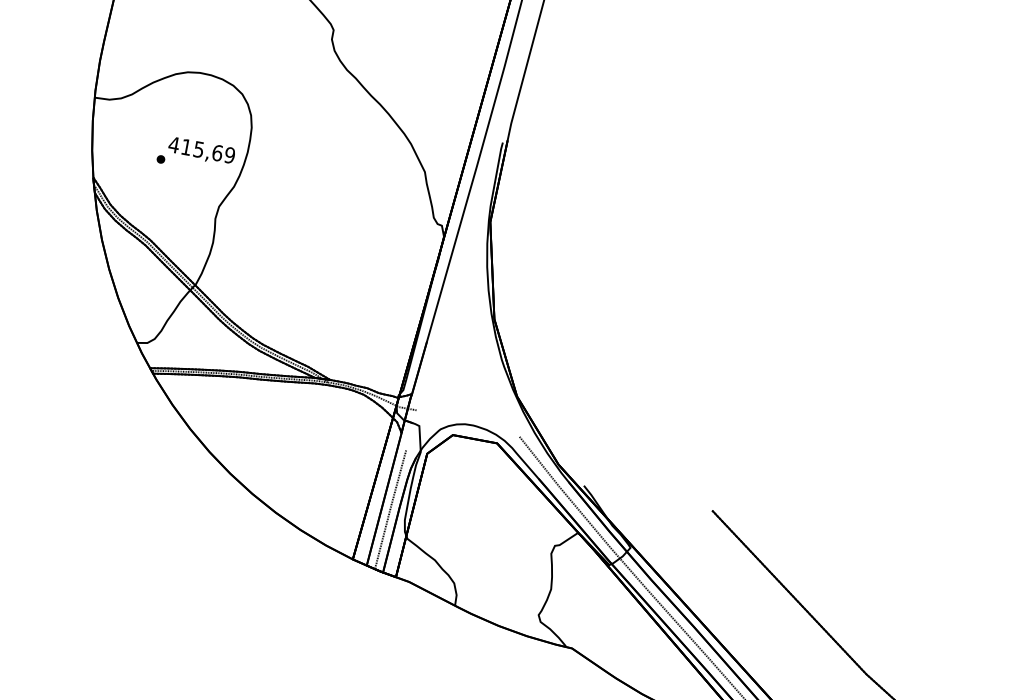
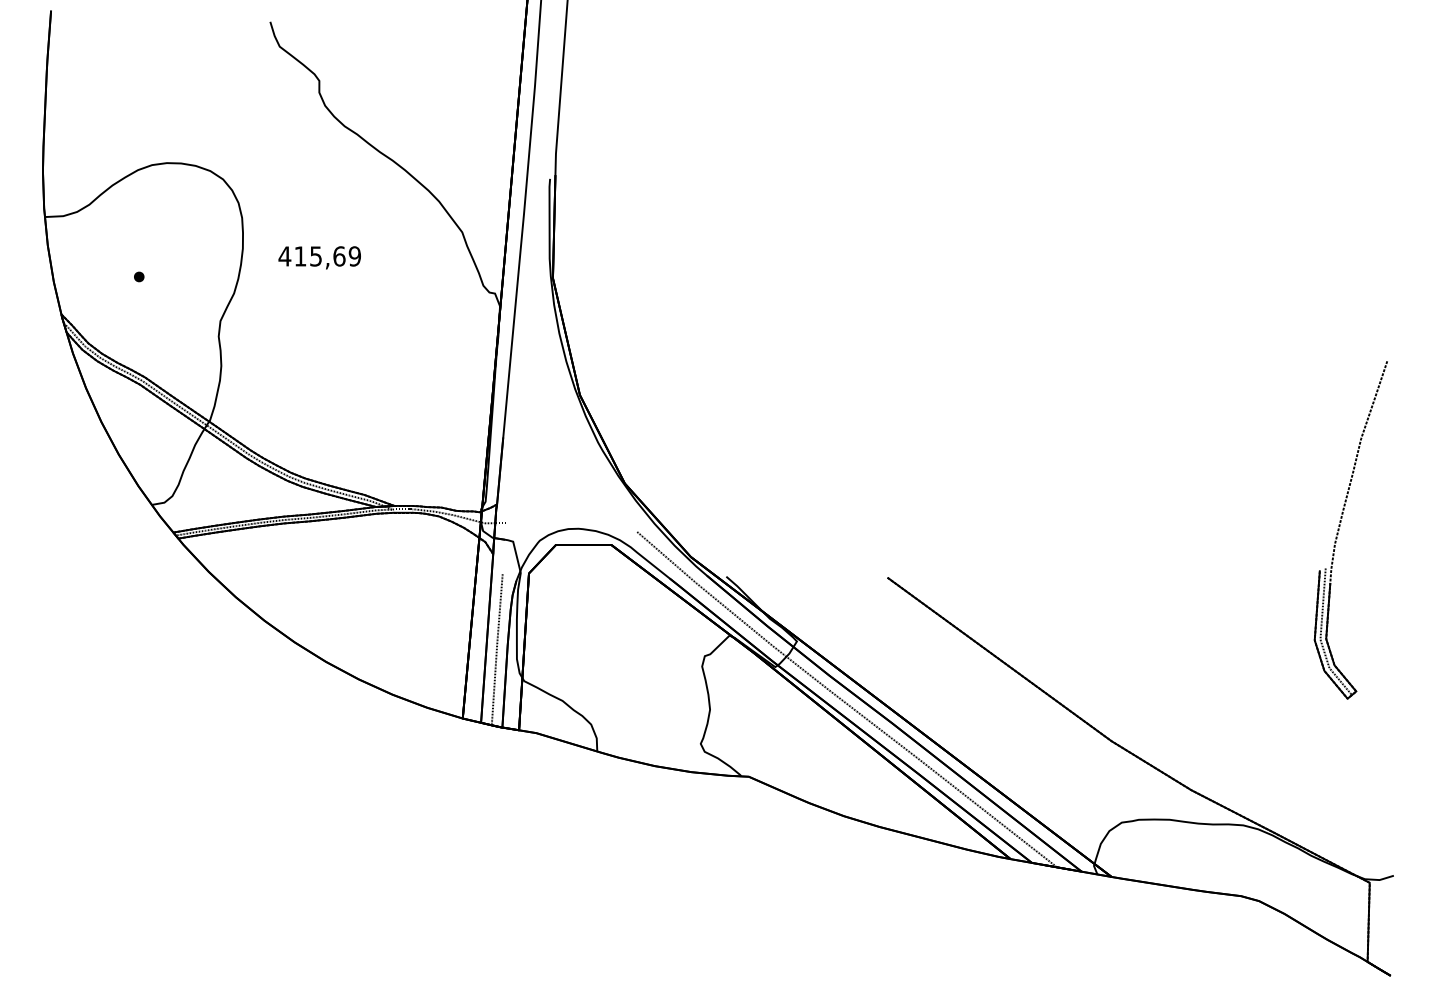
text: (201, 150) -> (319, 257), moved

